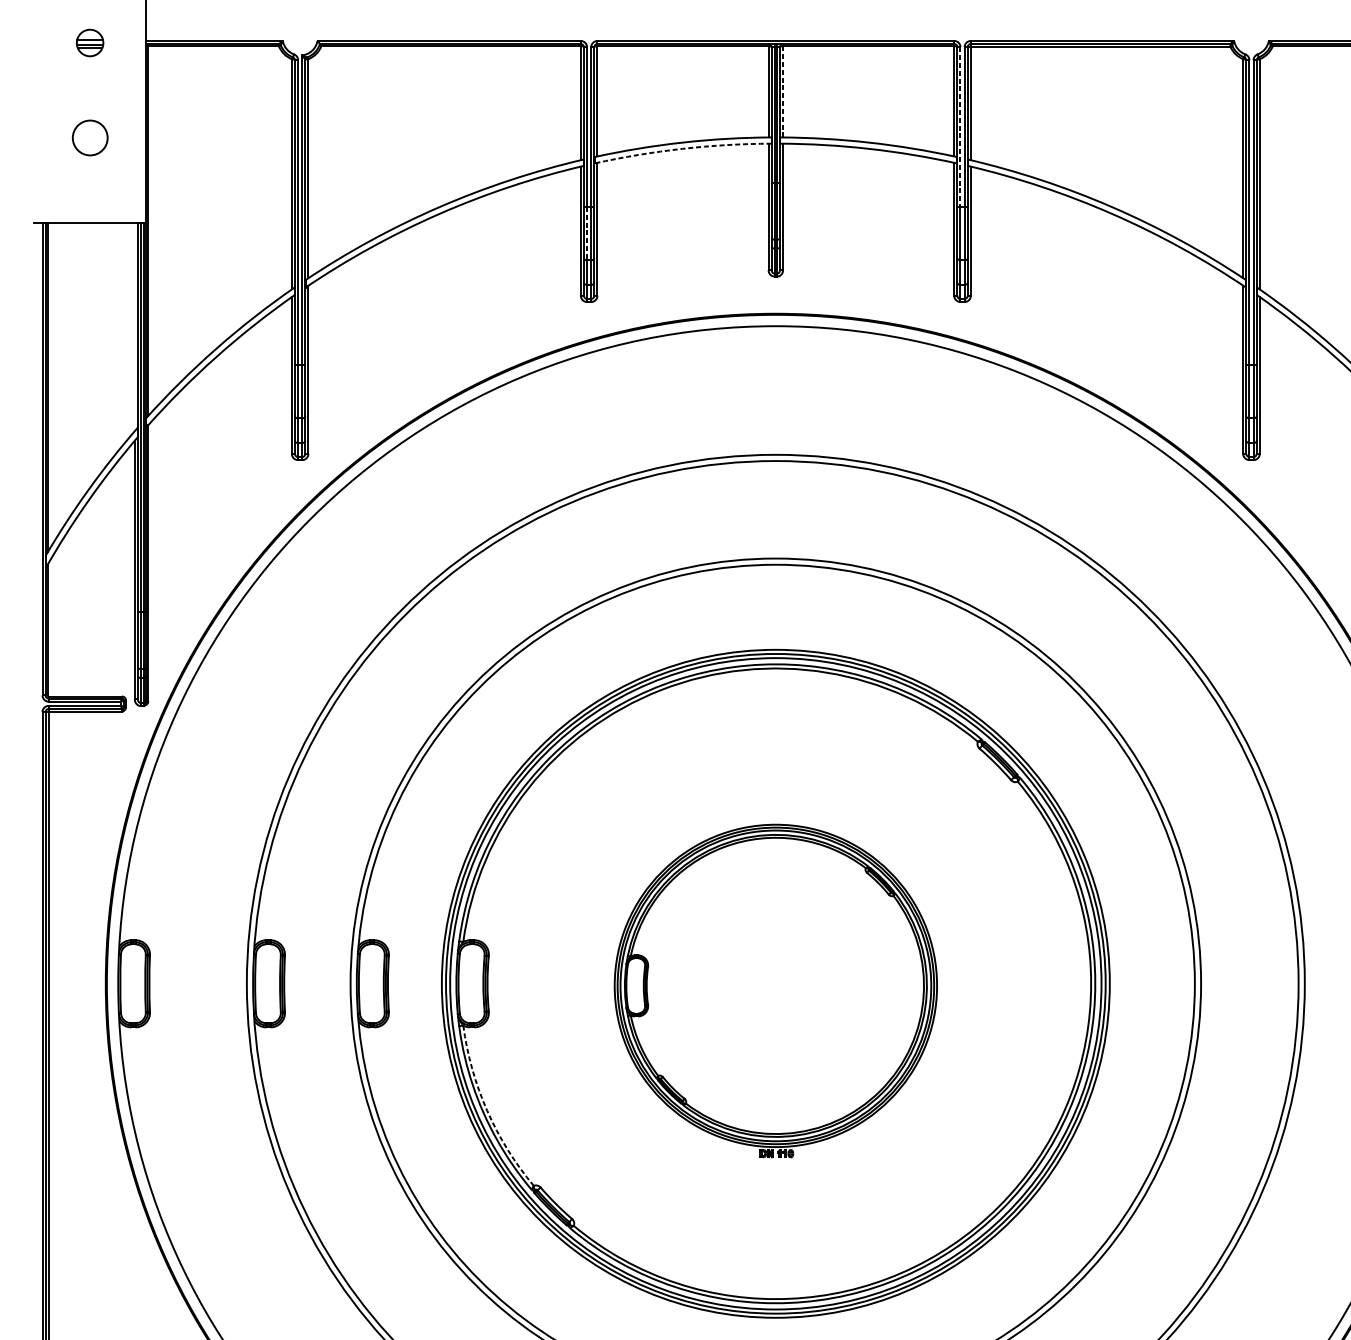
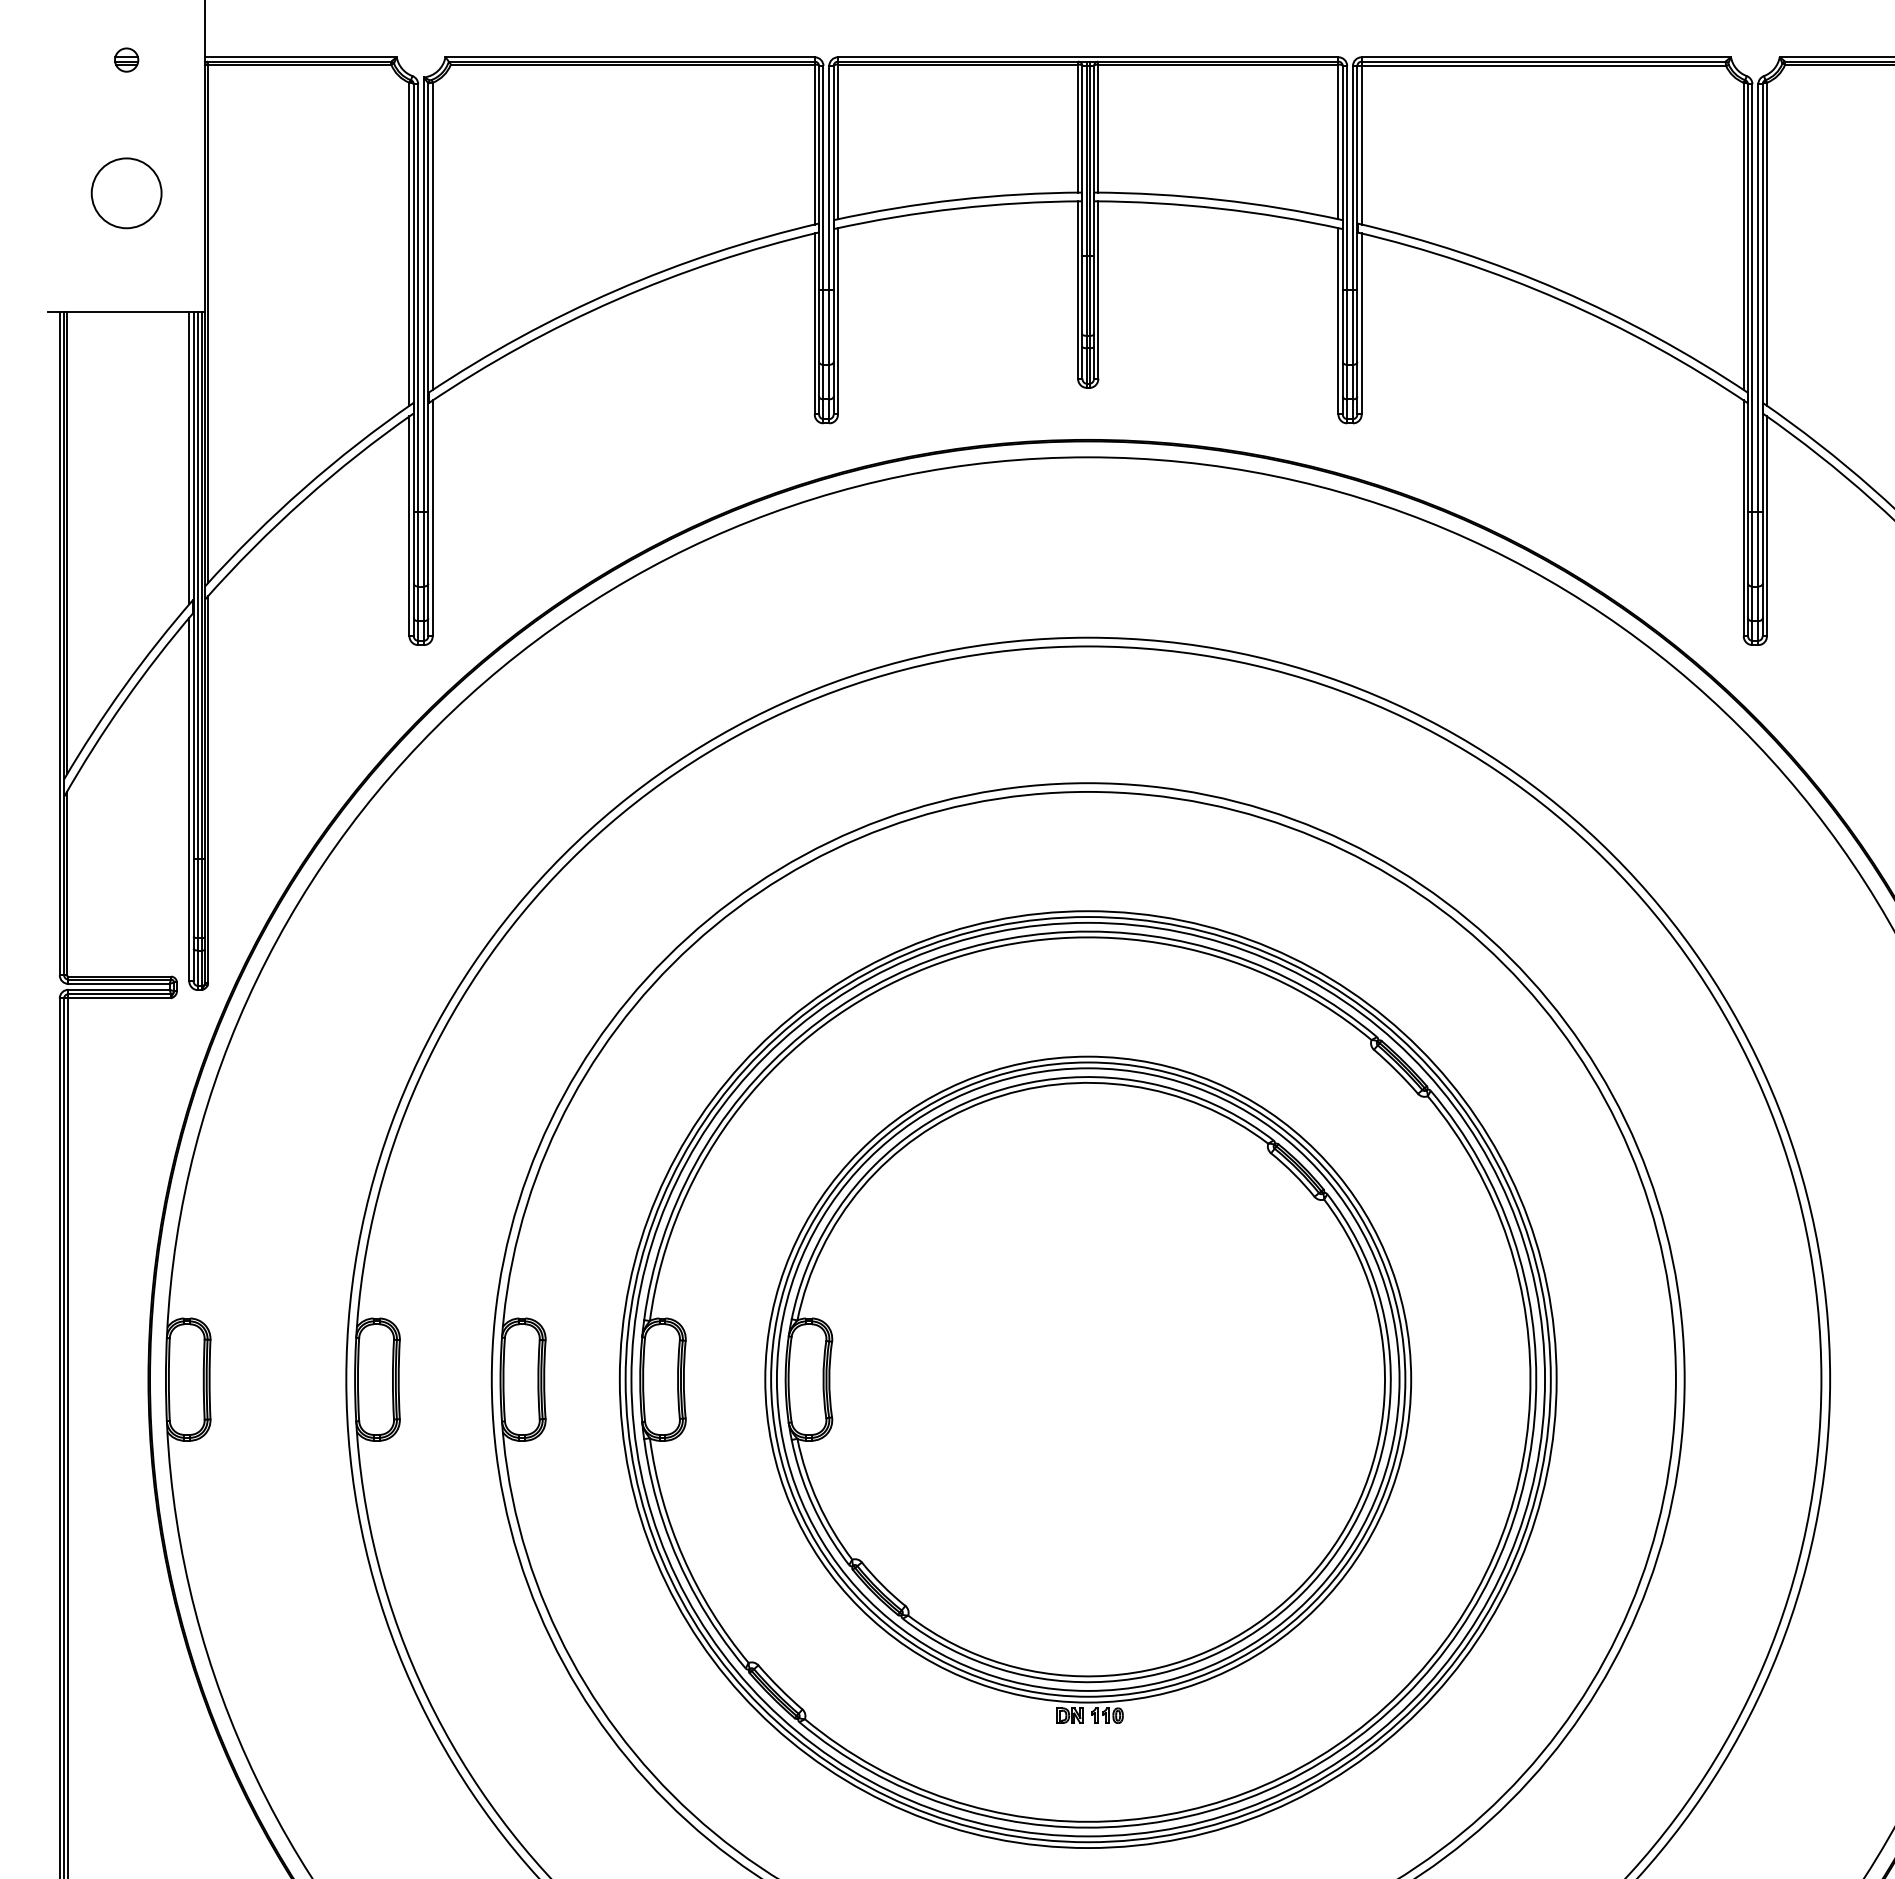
part: (90, 42) -> (126, 59), size x0.62
line: (783, 92) -> (1098, 129), dashed -> solid
line: (960, 127) -> (1347, 178), dashed -> solid
circle: (90, 138) -> (126, 193), size x1.43
arc: (682, 148) -> (957, 208), dashed -> solid
line: (587, 233) -> (823, 327), dashed -> solid
line: (135, 327) -> (189, 458), added
part: (776, 990) -> (1088, 1389), size x1.43
arc: (487, 1110) -> (683, 1557), dashed -> solid

